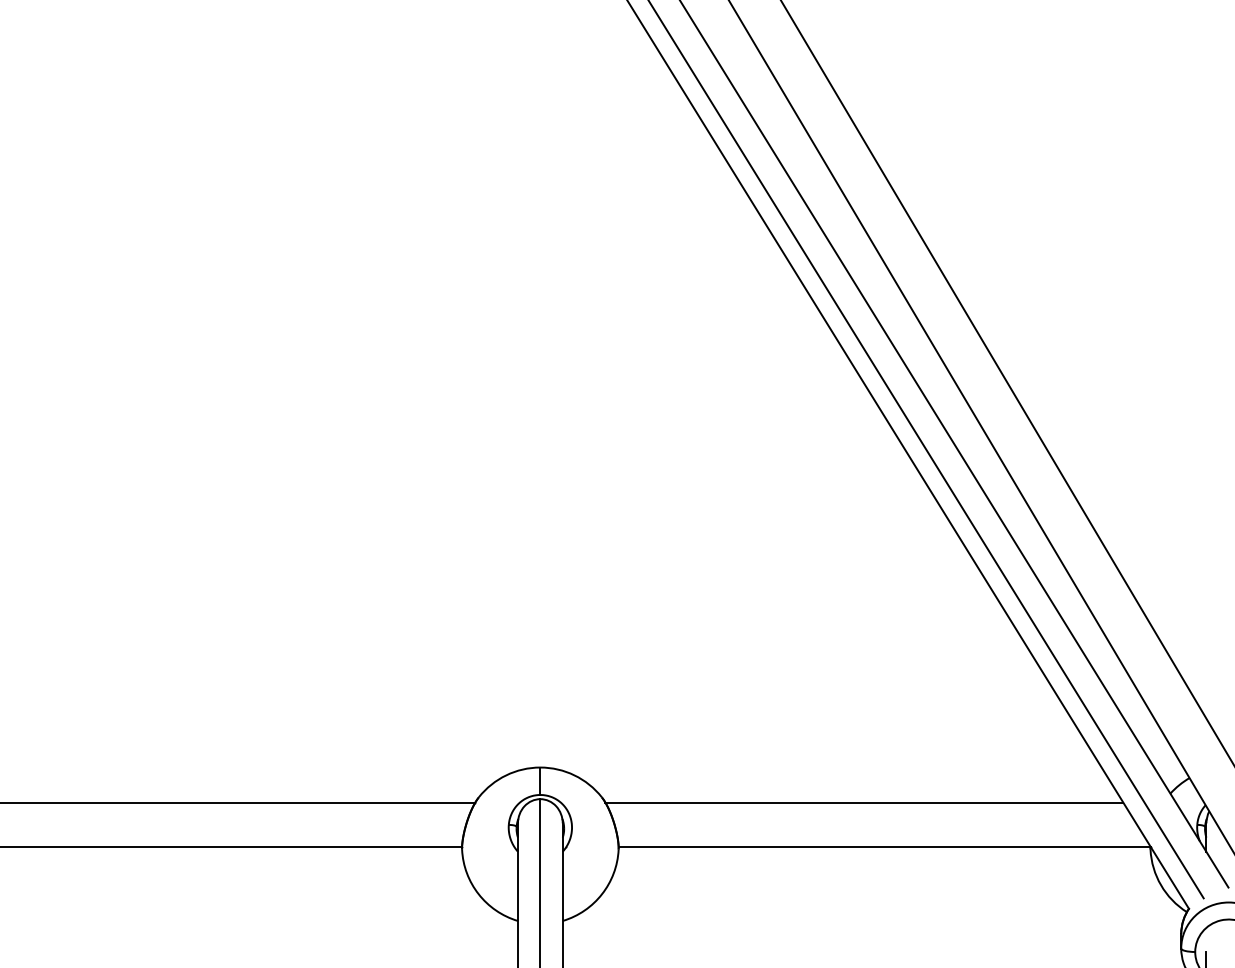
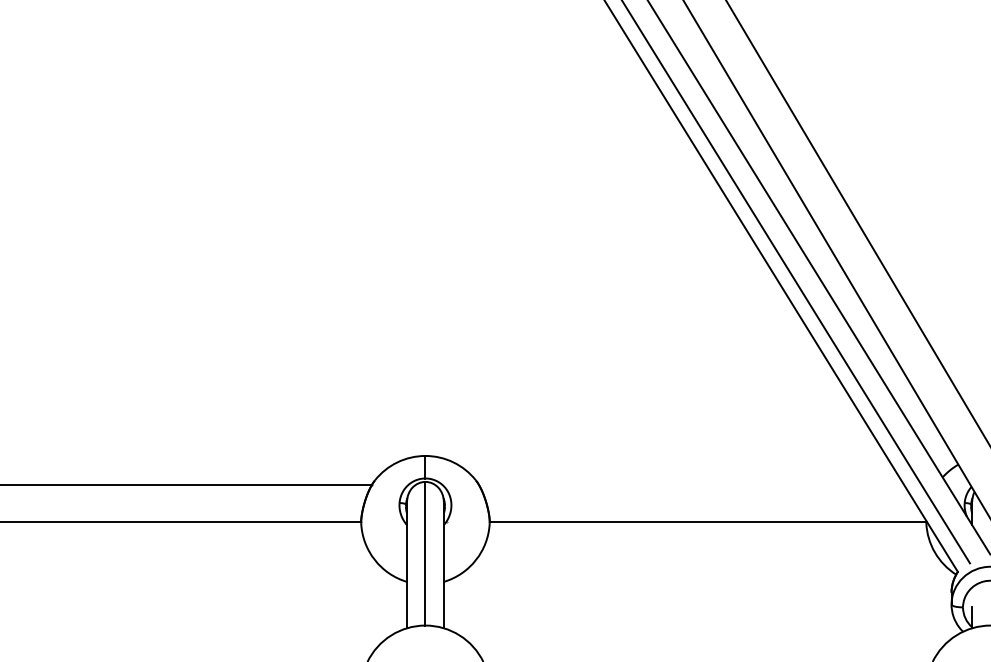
line: (864, 802) -> (691, 484), removed

